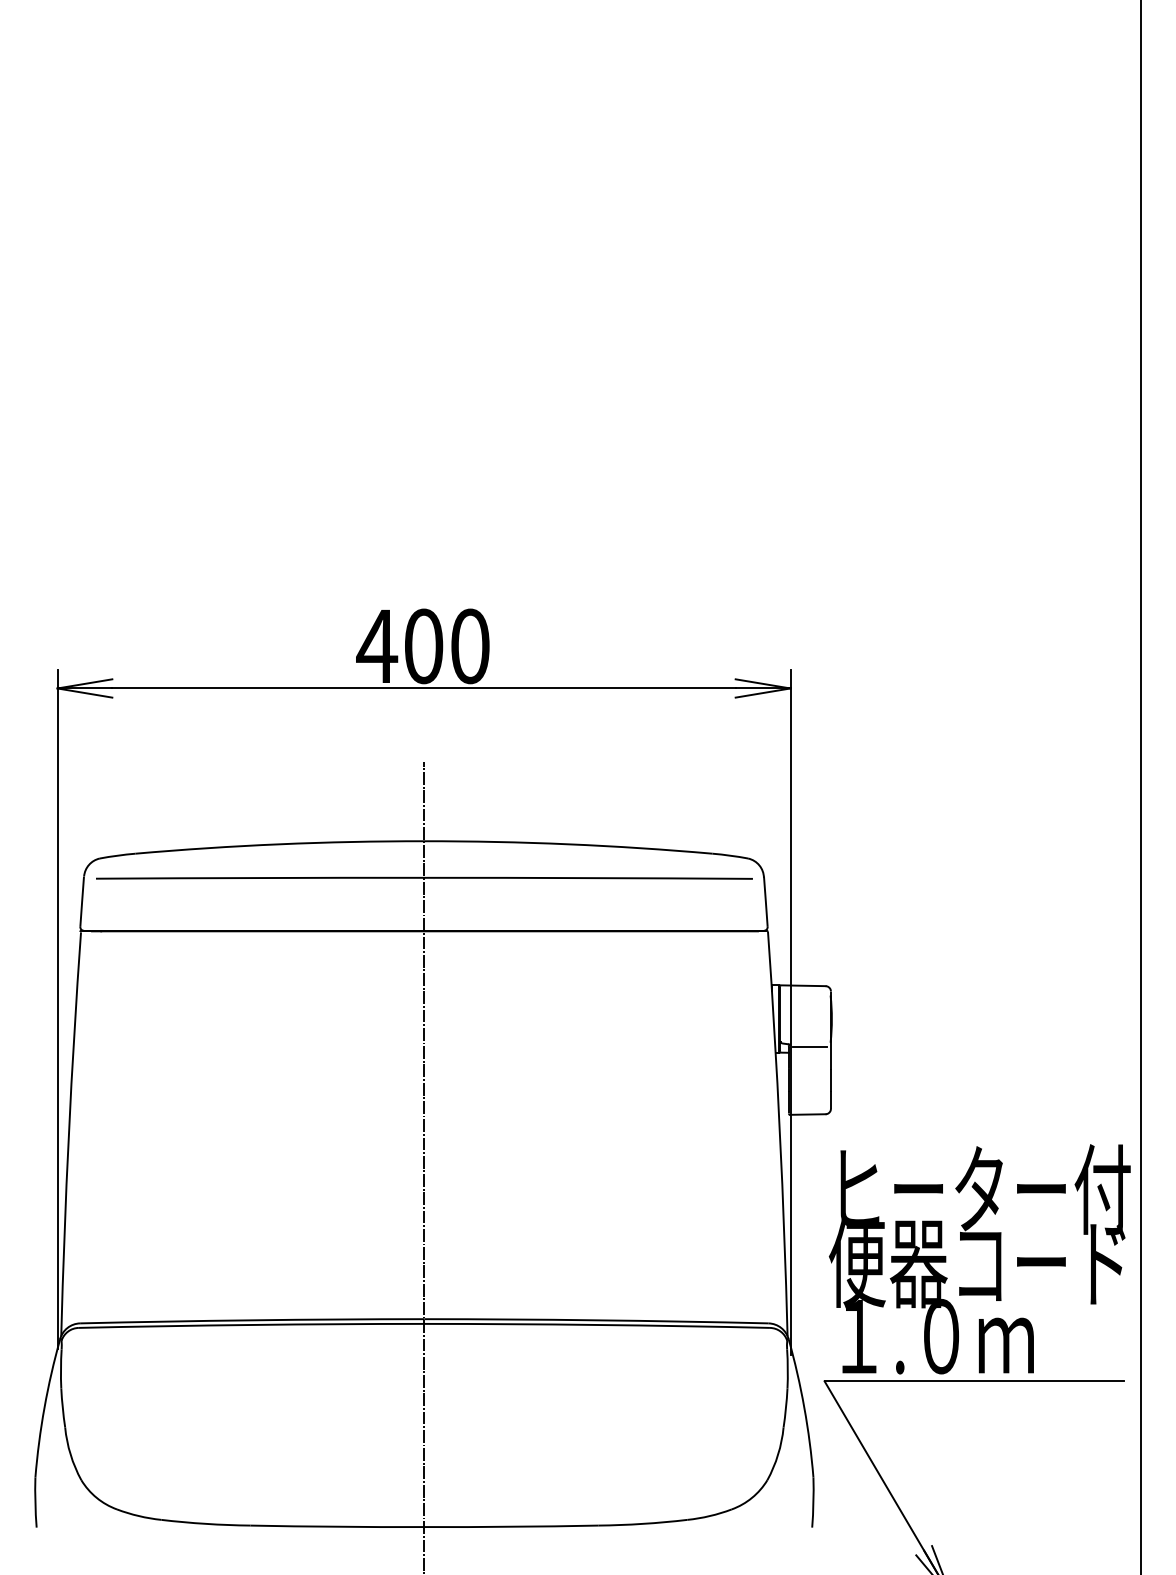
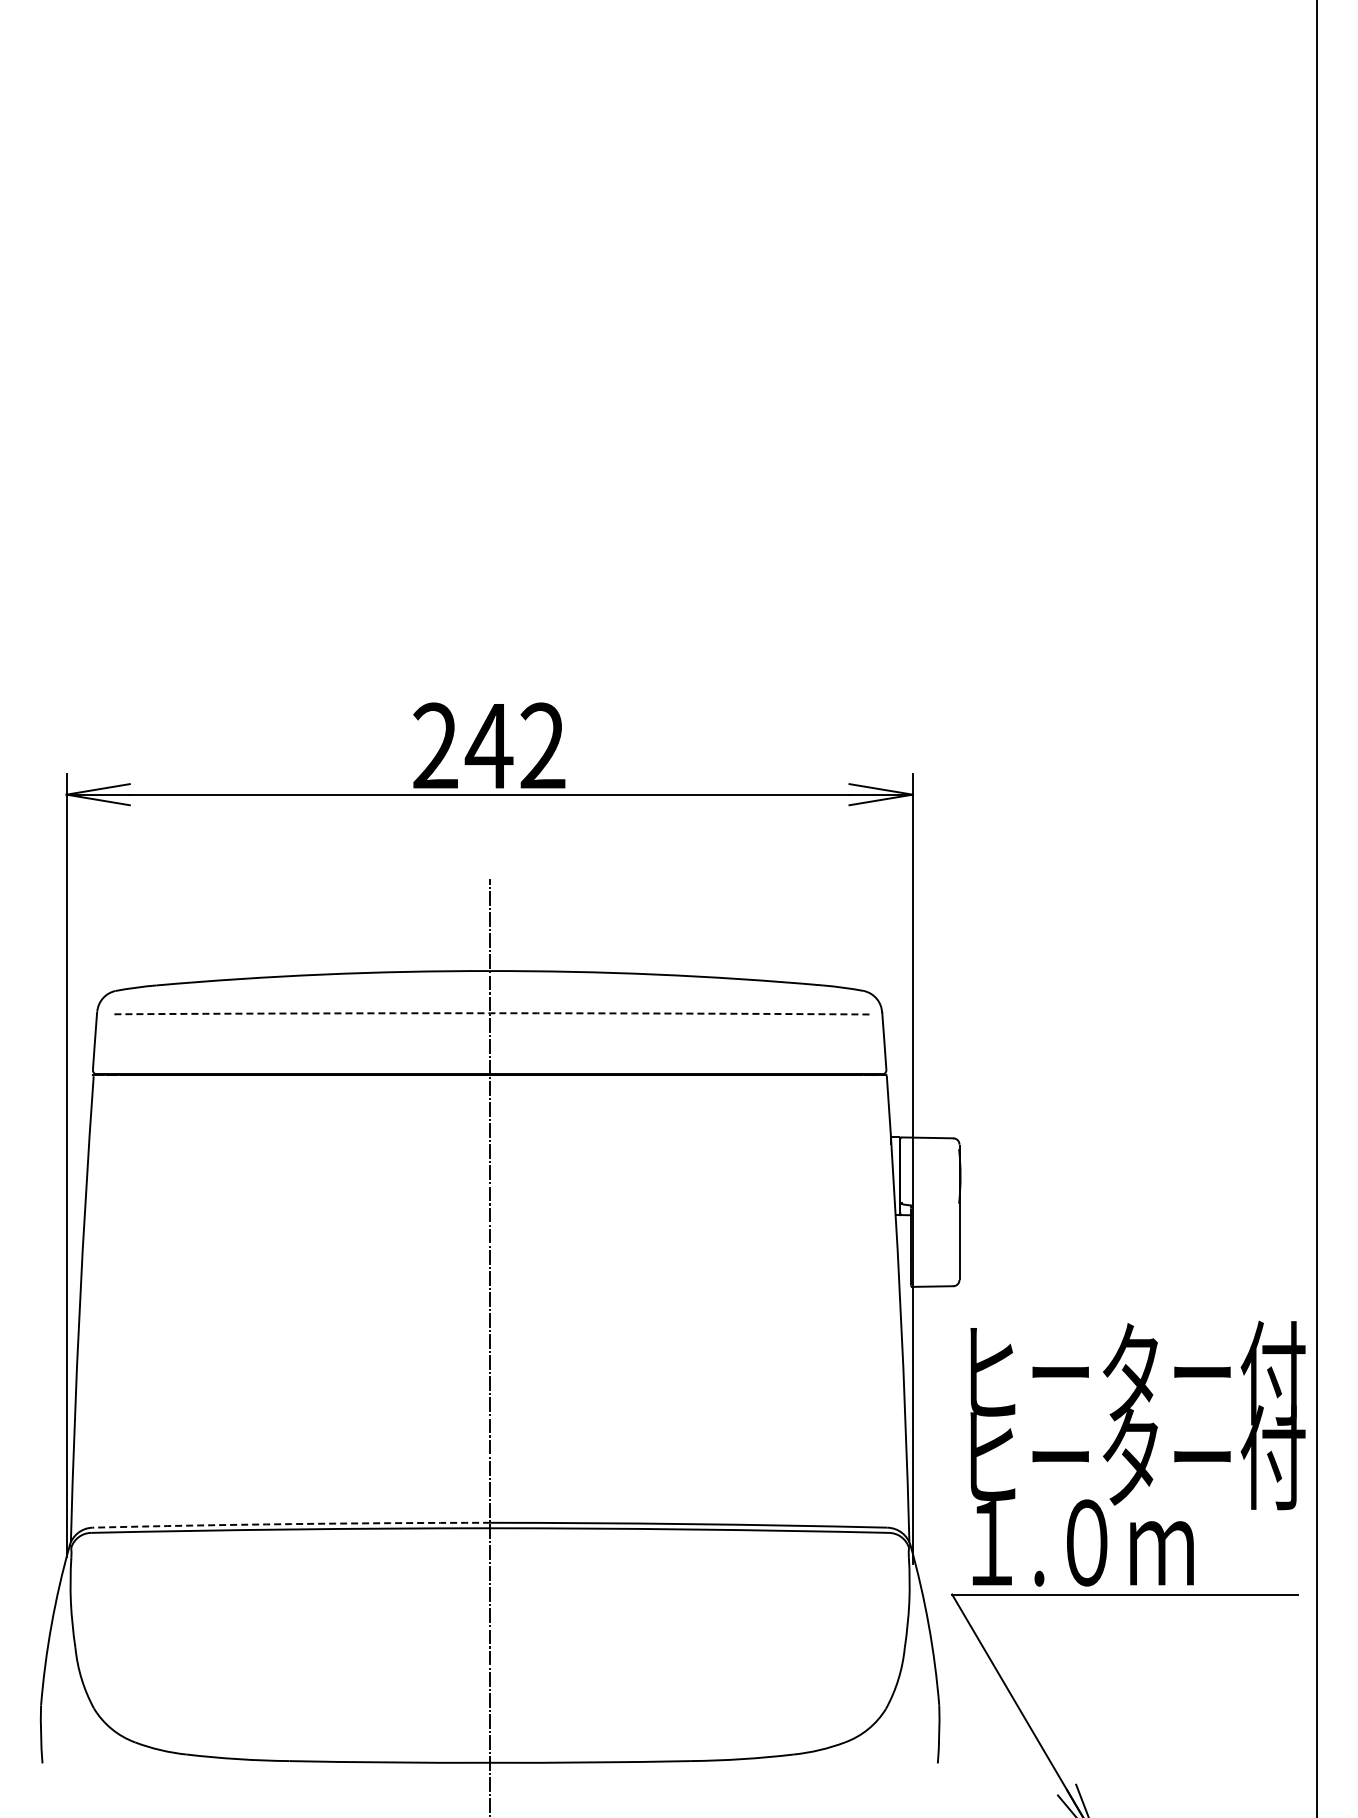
text: (422, 645) -> (488, 745), 400 -> 242
arc: (424, 878) -> (490, 1013), solid -> dashed
line: (810, 1047) -> (935, 1209), removed
text: (979, 1262) -> (1131, 1457), 便器コード -> ヒーター付
arc: (252, 1320) -> (291, 1524), solid -> dashed

